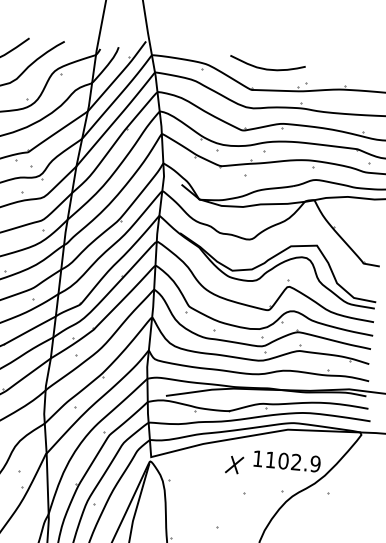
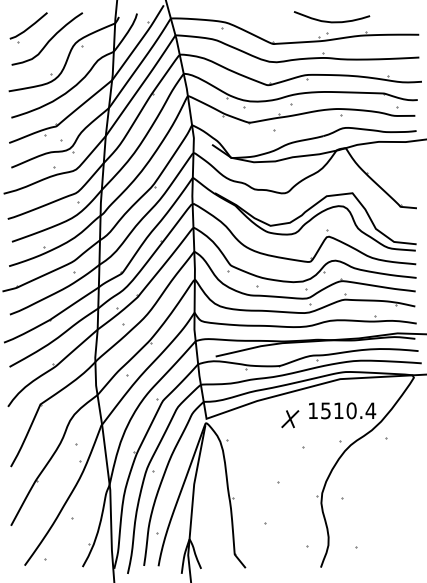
curve: (266, 68) -> (331, 21), moved
text: (293, 461) -> (348, 410), 1102.9 -> 1510.4

